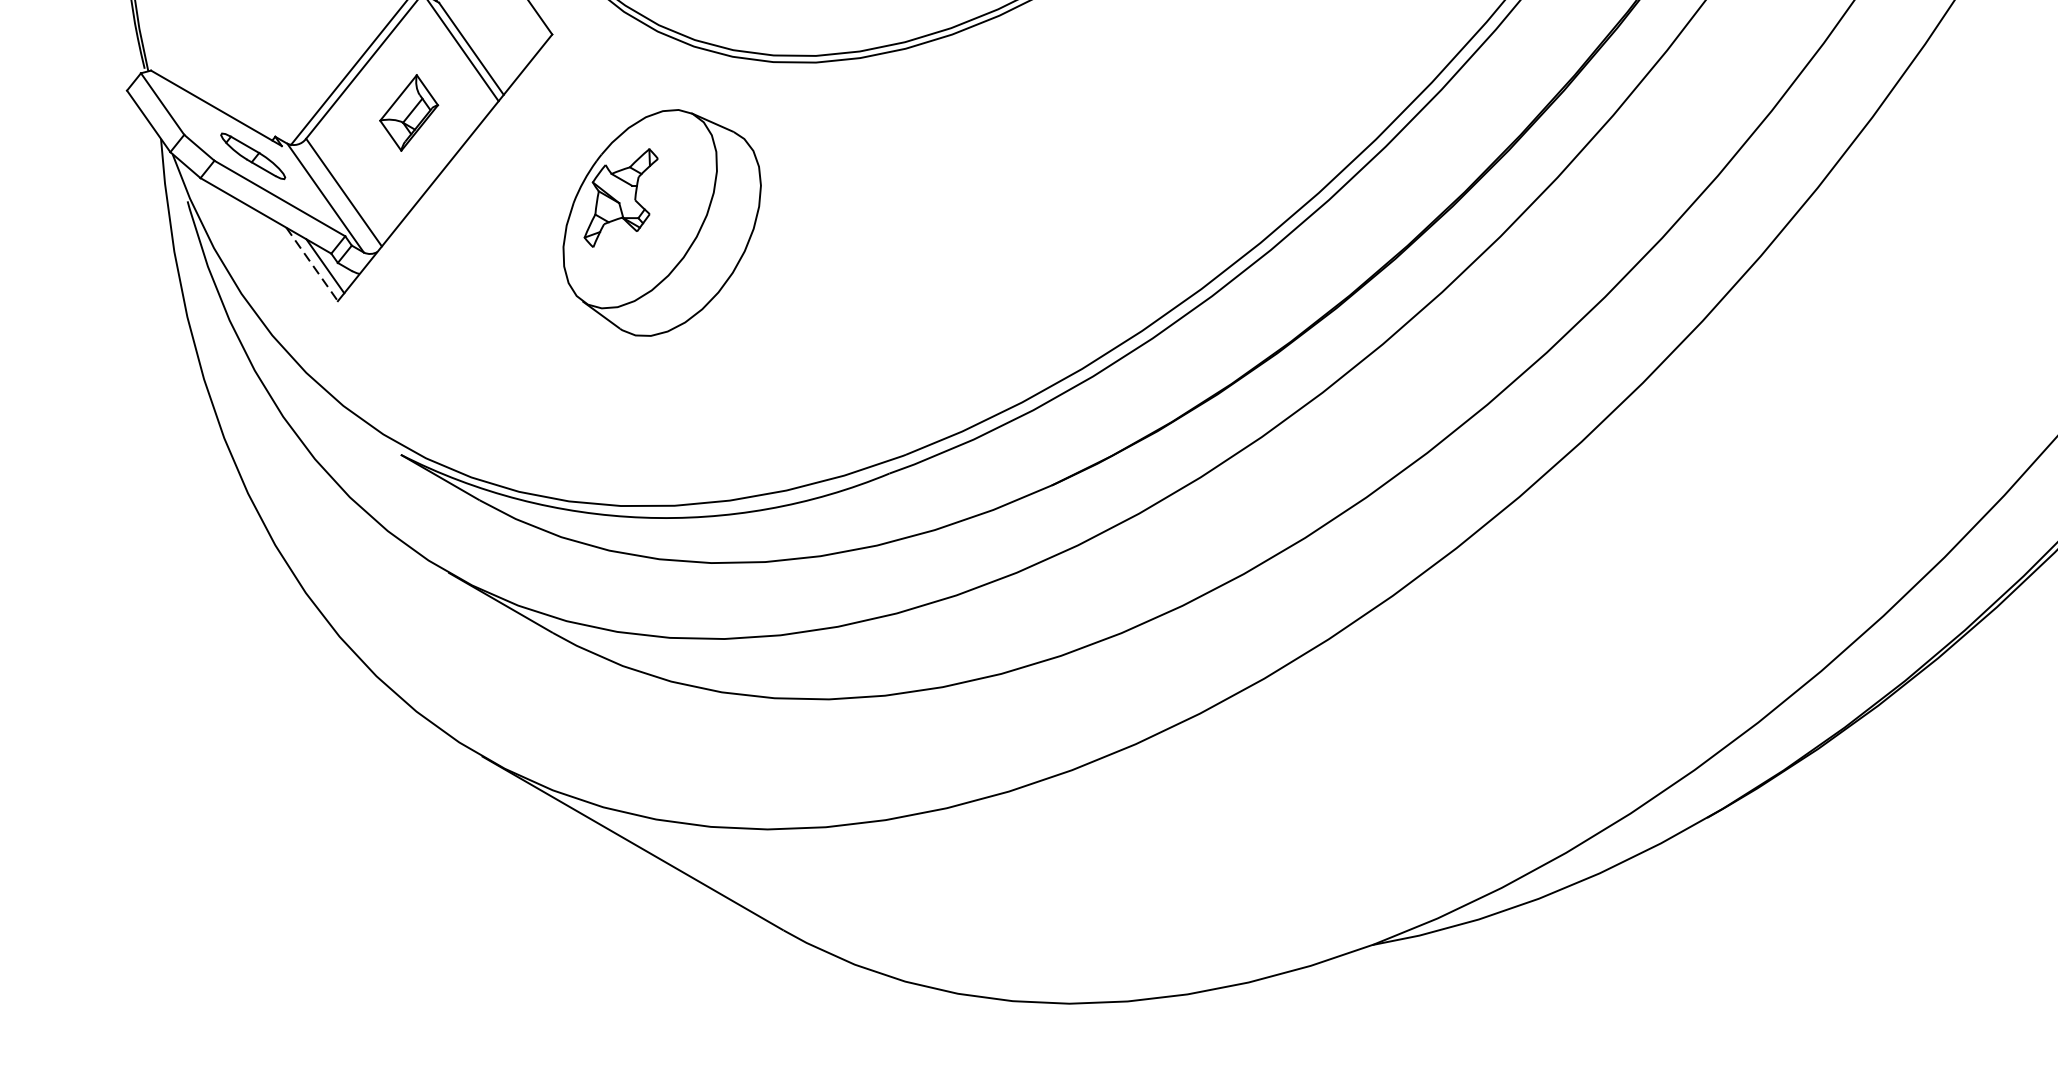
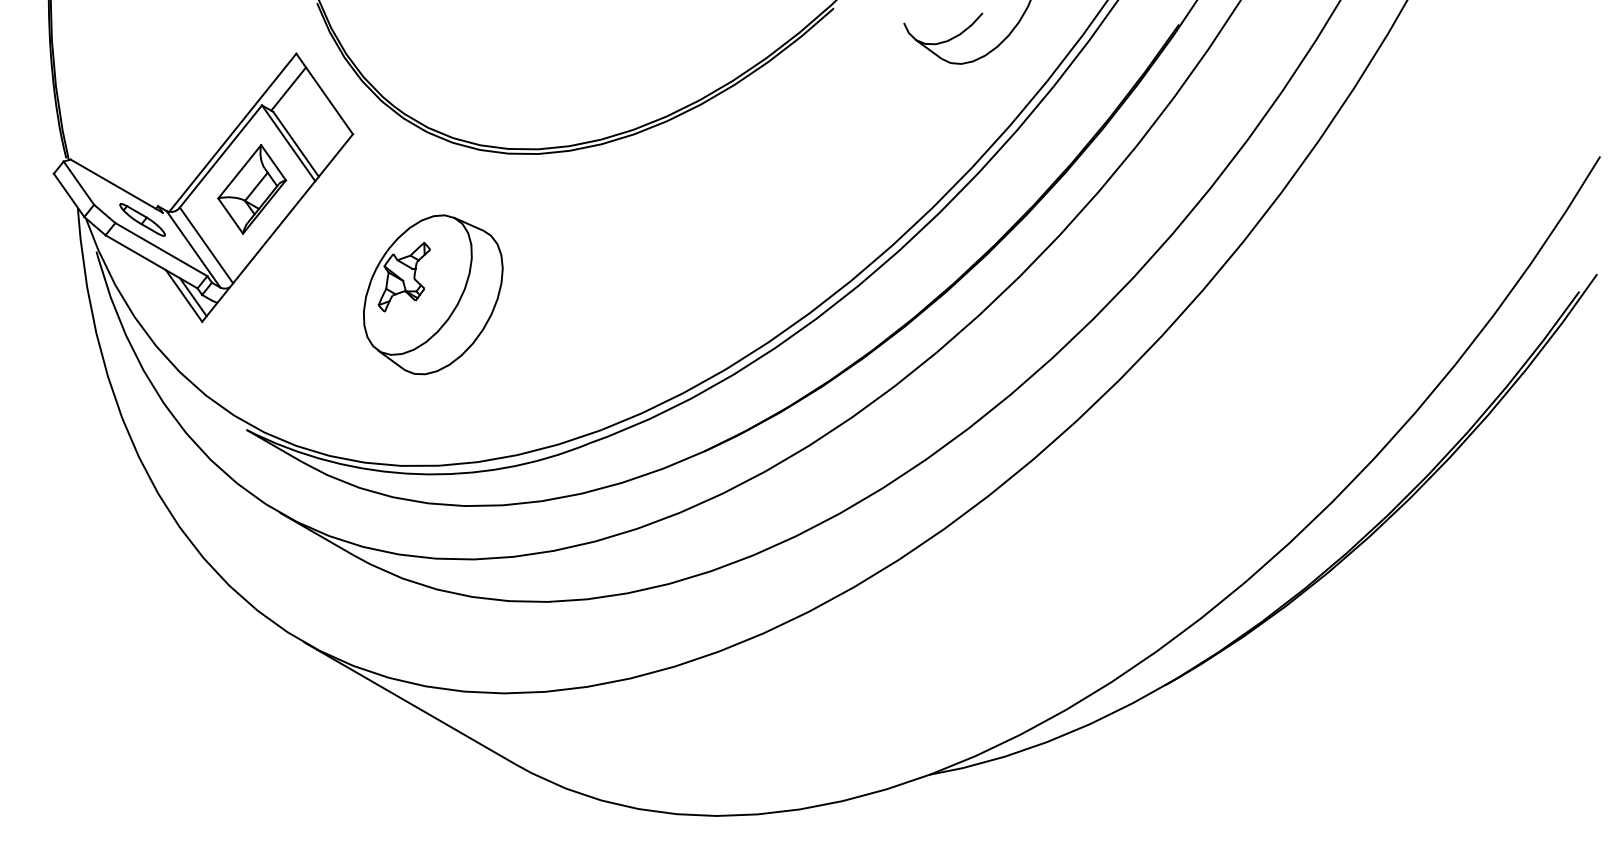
part: (409, 113) -> (252, 189), size x1.67
part: (662, 222) -> (433, 294), moved
line: (312, 263) -> (184, 295), dashed -> solid

